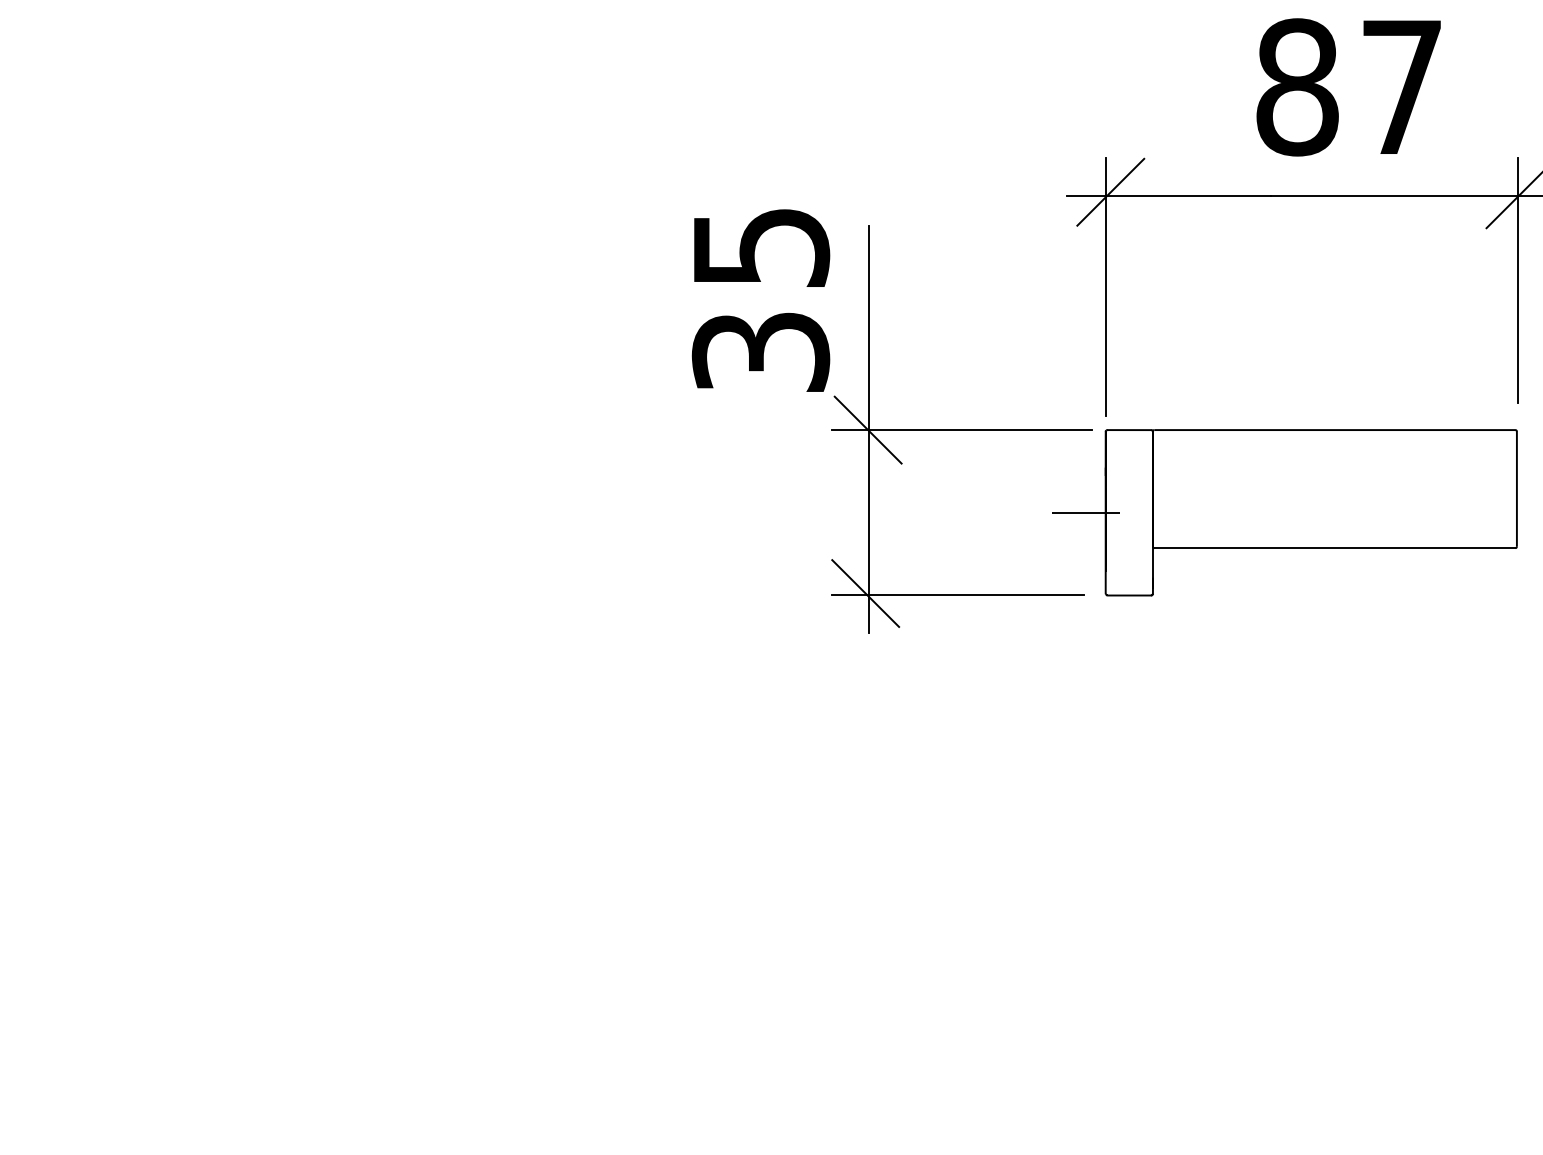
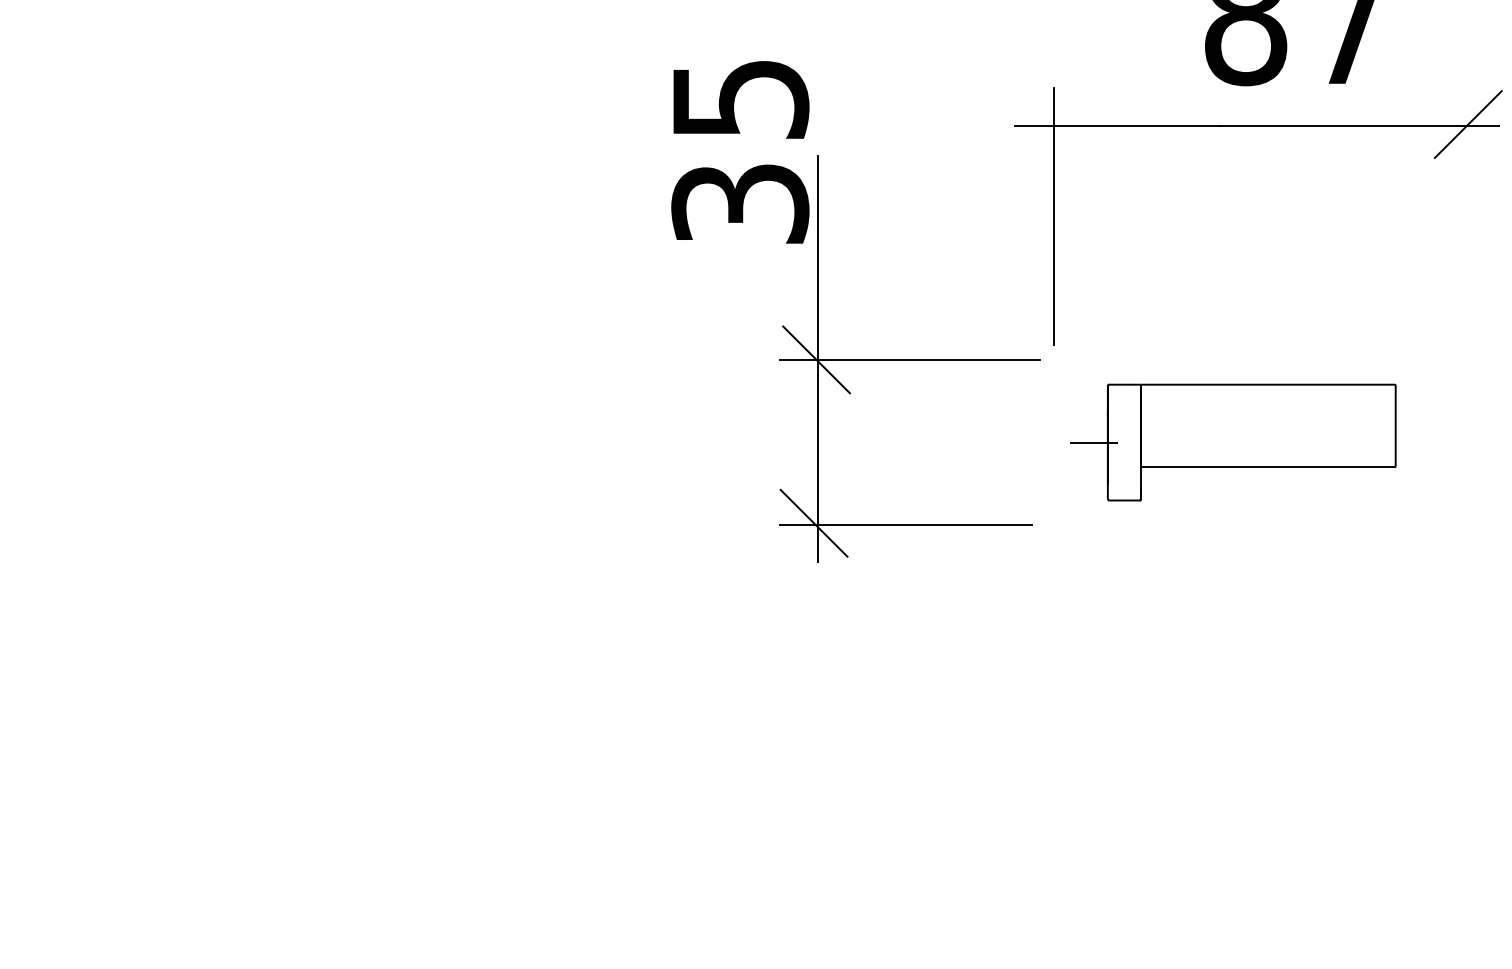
line: (1110, 191) -> (1058, 121), removed
line: (1517, 280) -> (1465, 210), removed
text: (760, 300) -> (739, 152), moved
part: (1284, 512) -> (1232, 442), size x0.7

